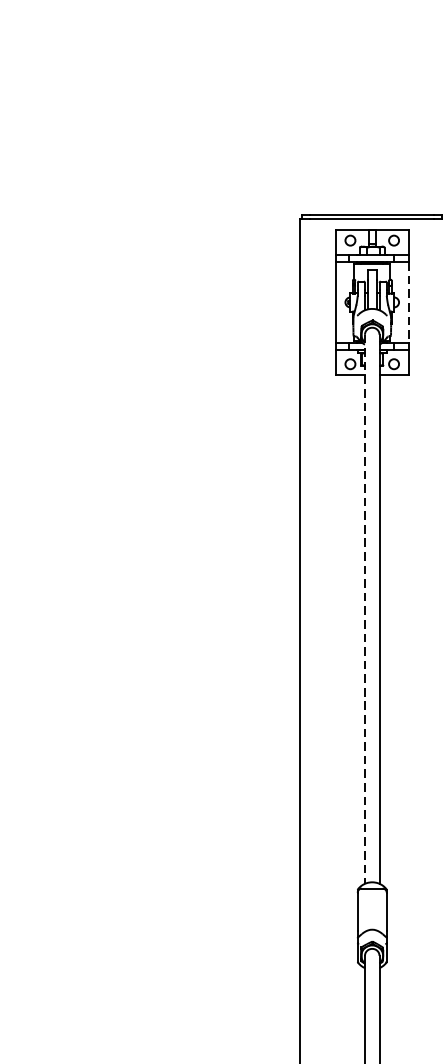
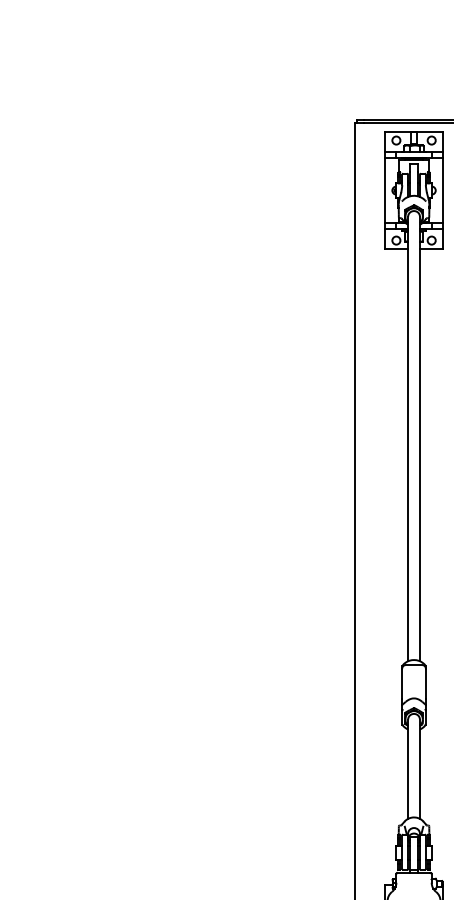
line: (408, 302) -> (443, 190), dashed -> solid
line: (365, 609) -> (408, 439), dashed -> solid

